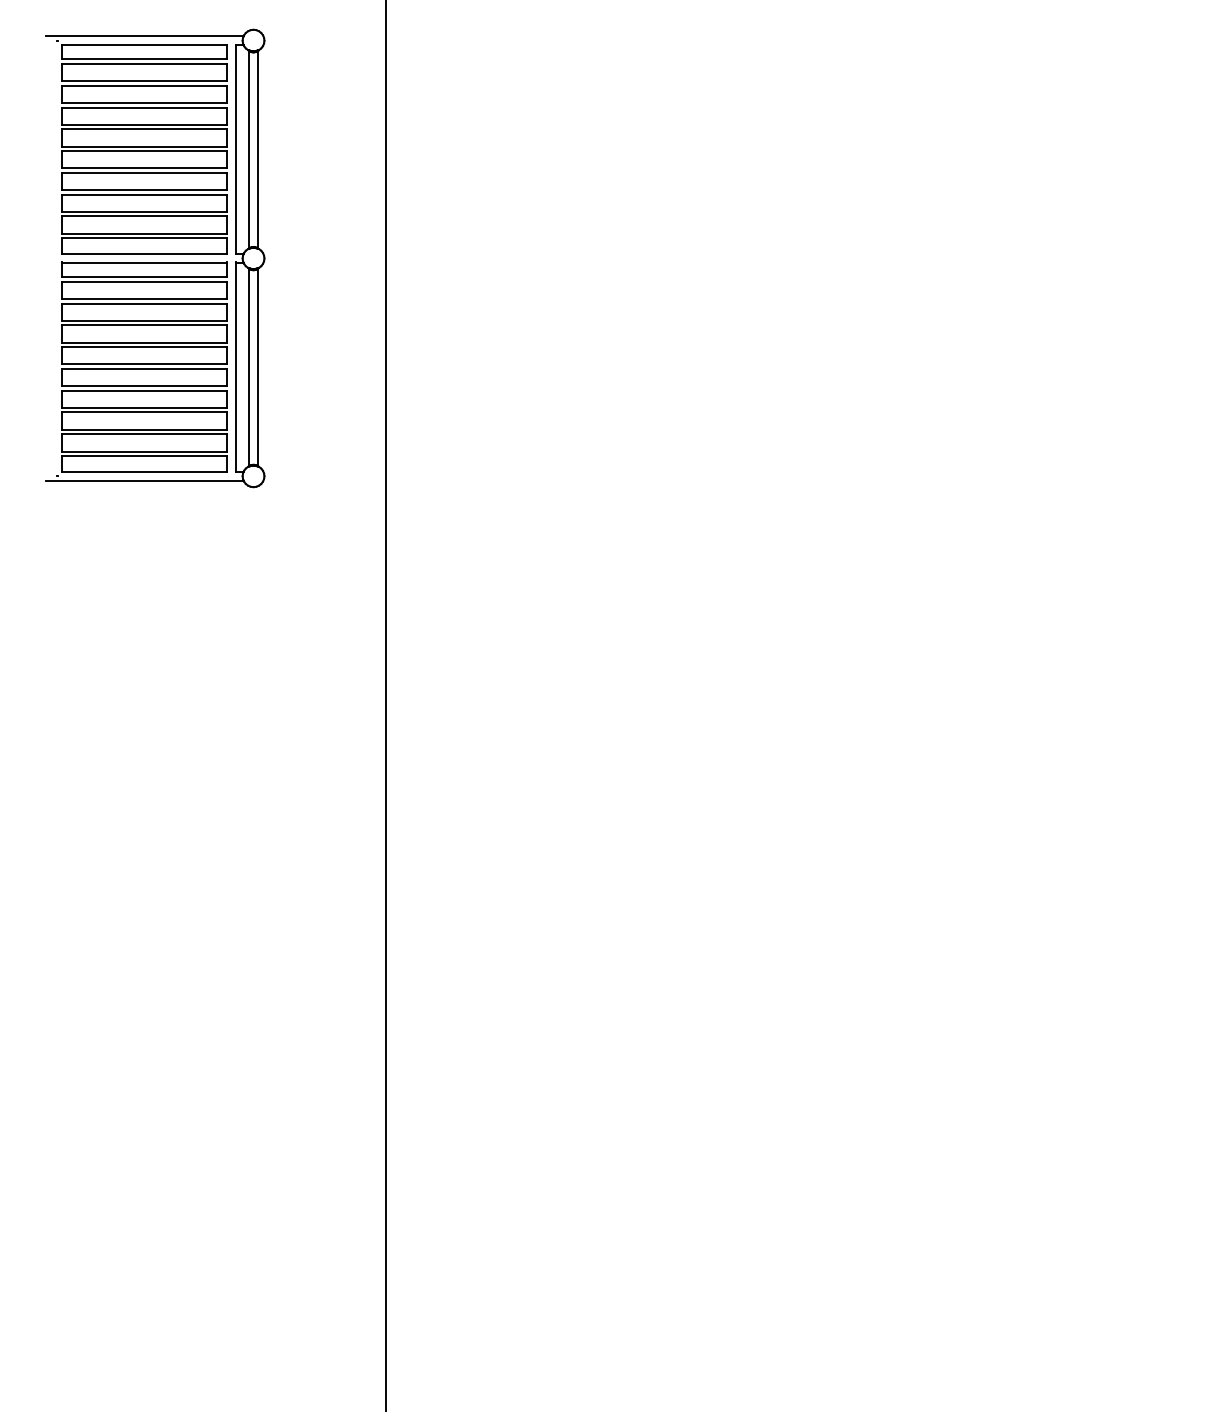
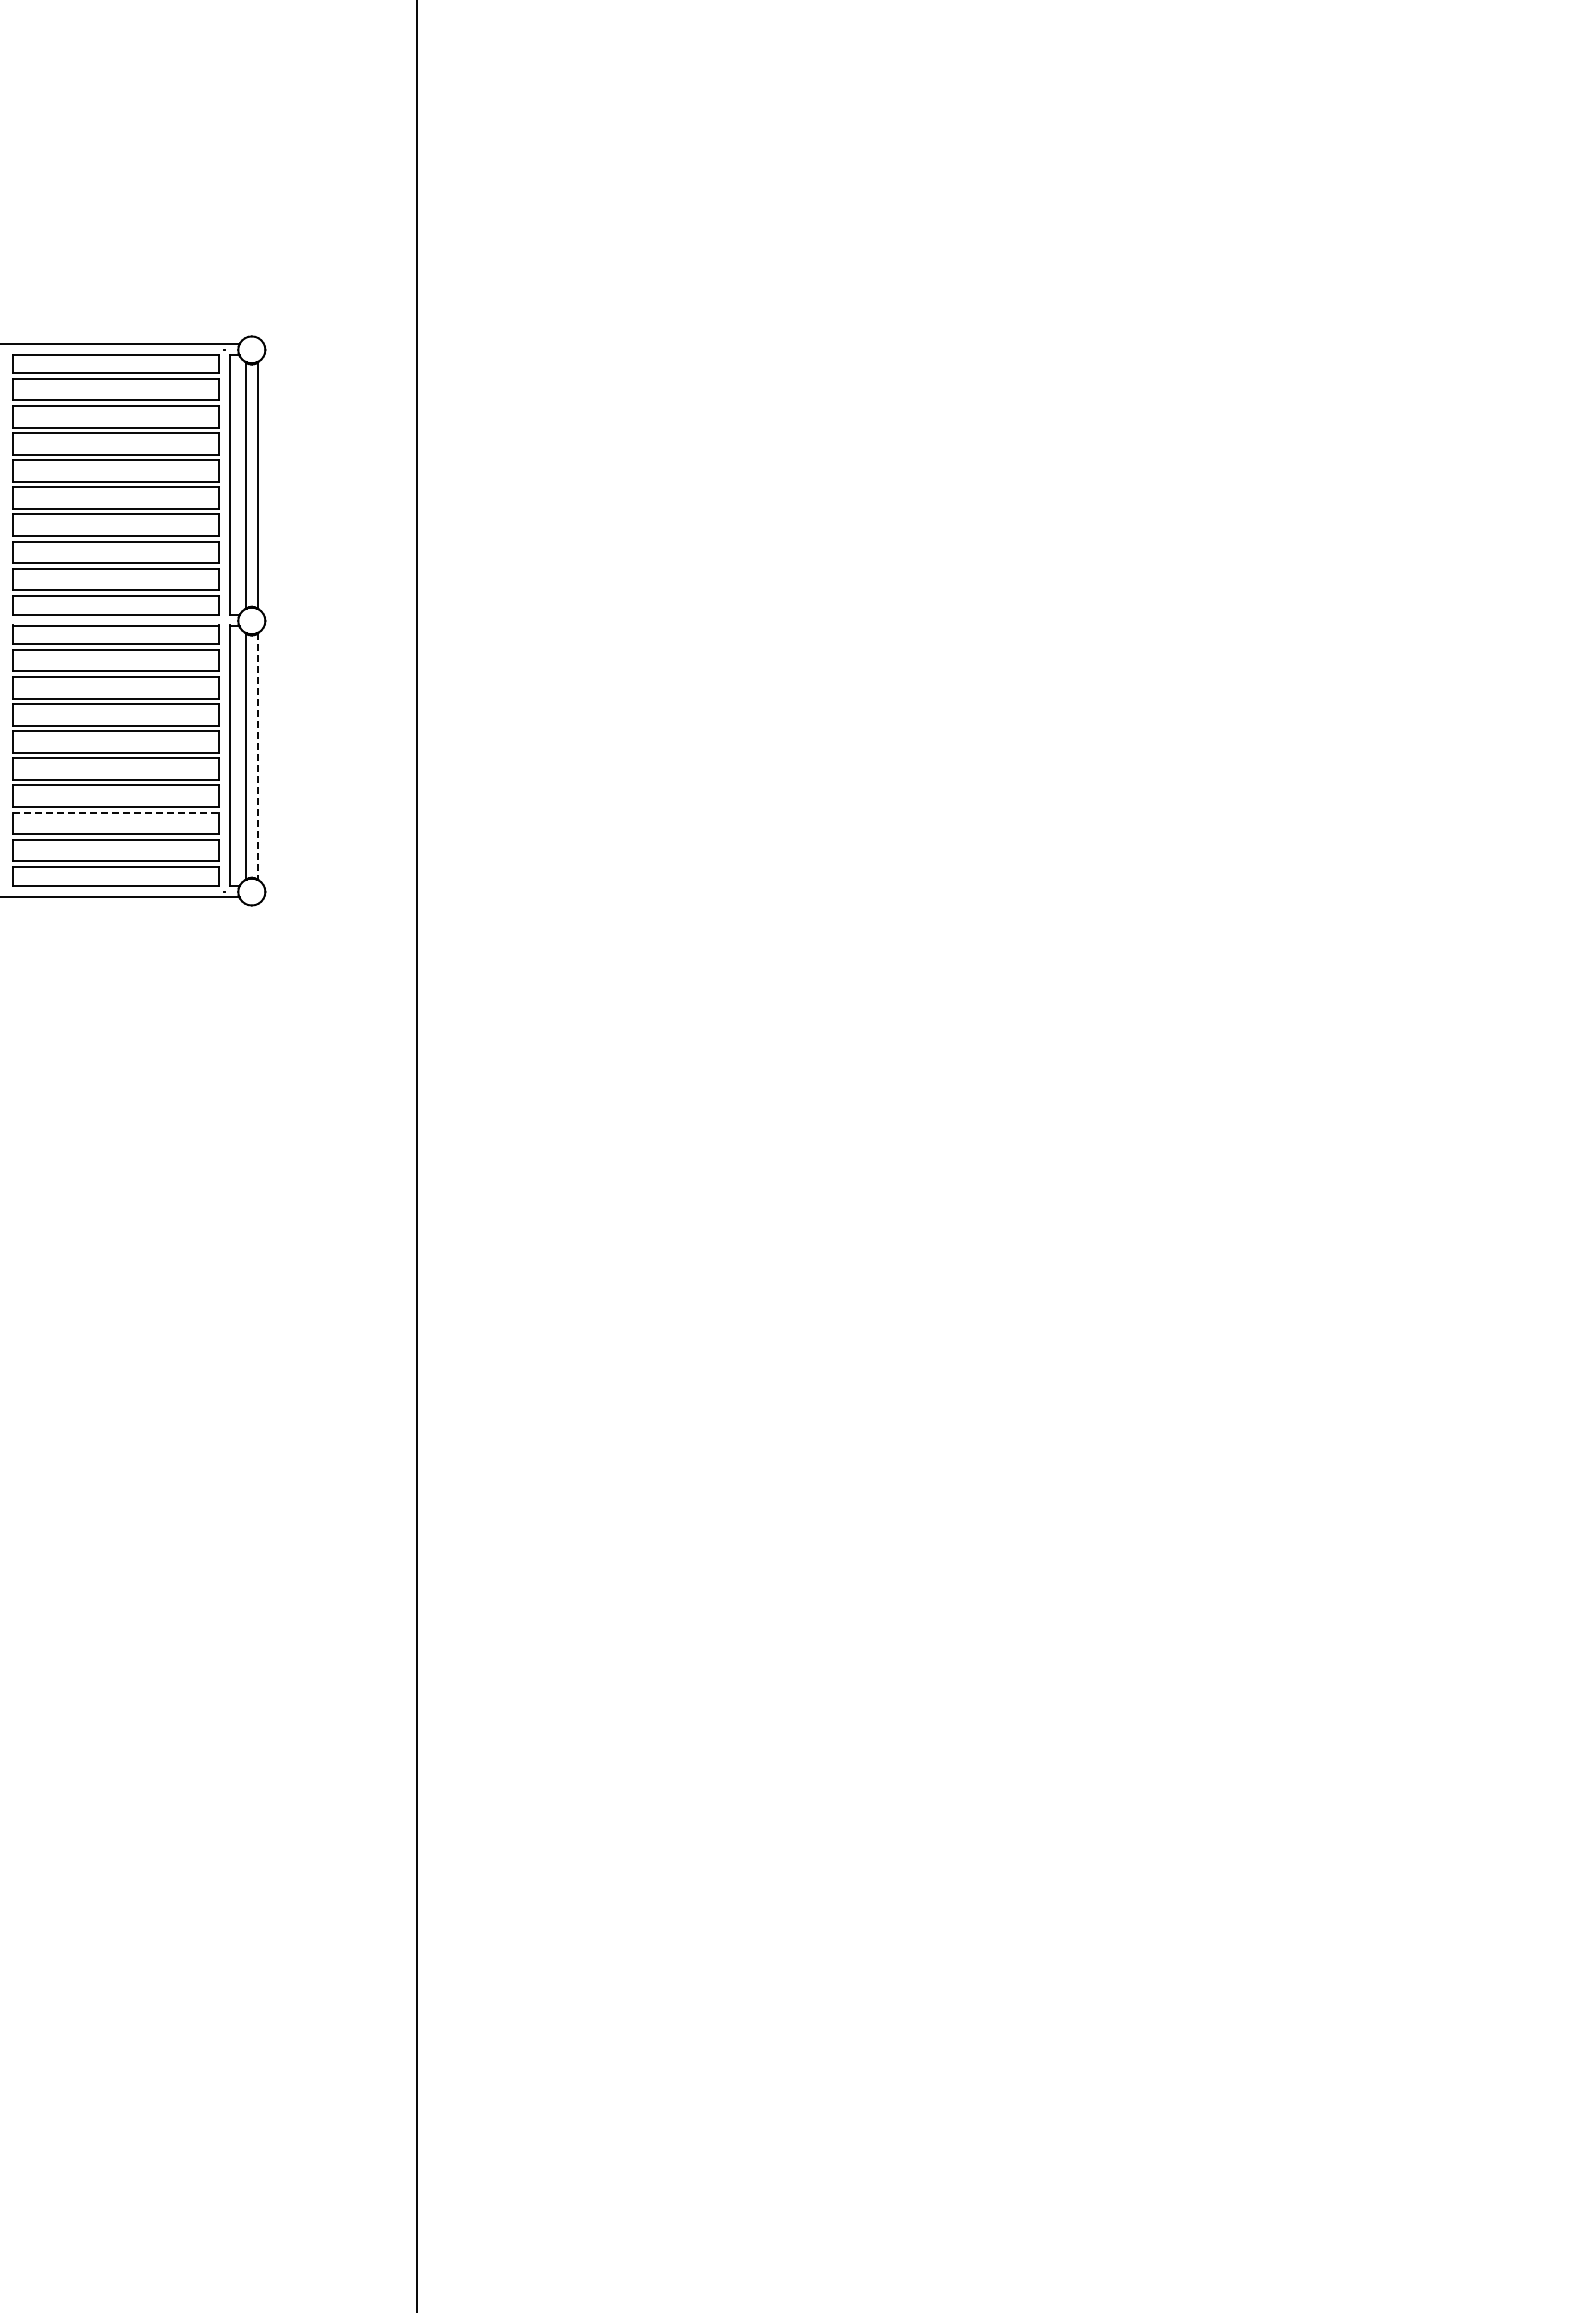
line: (258, 368) -> (257, 757), solid -> dashed
line: (144, 412) -> (116, 812), solid -> dashed

